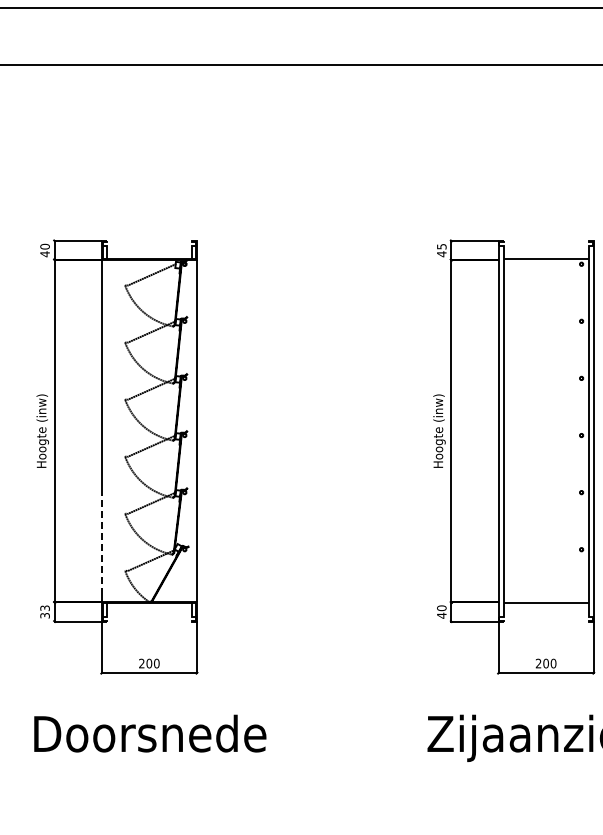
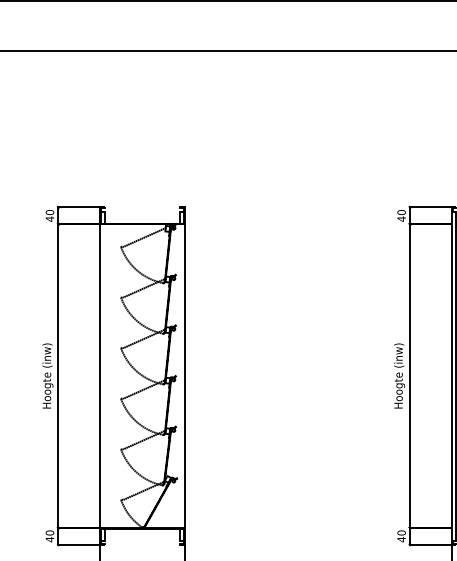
text: (441, 246) -> (401, 212), 45 -> 40
line: (101, 544) -> (99, 476), dashed -> solid
text: (44, 611) -> (49, 535), 33 -> 40

